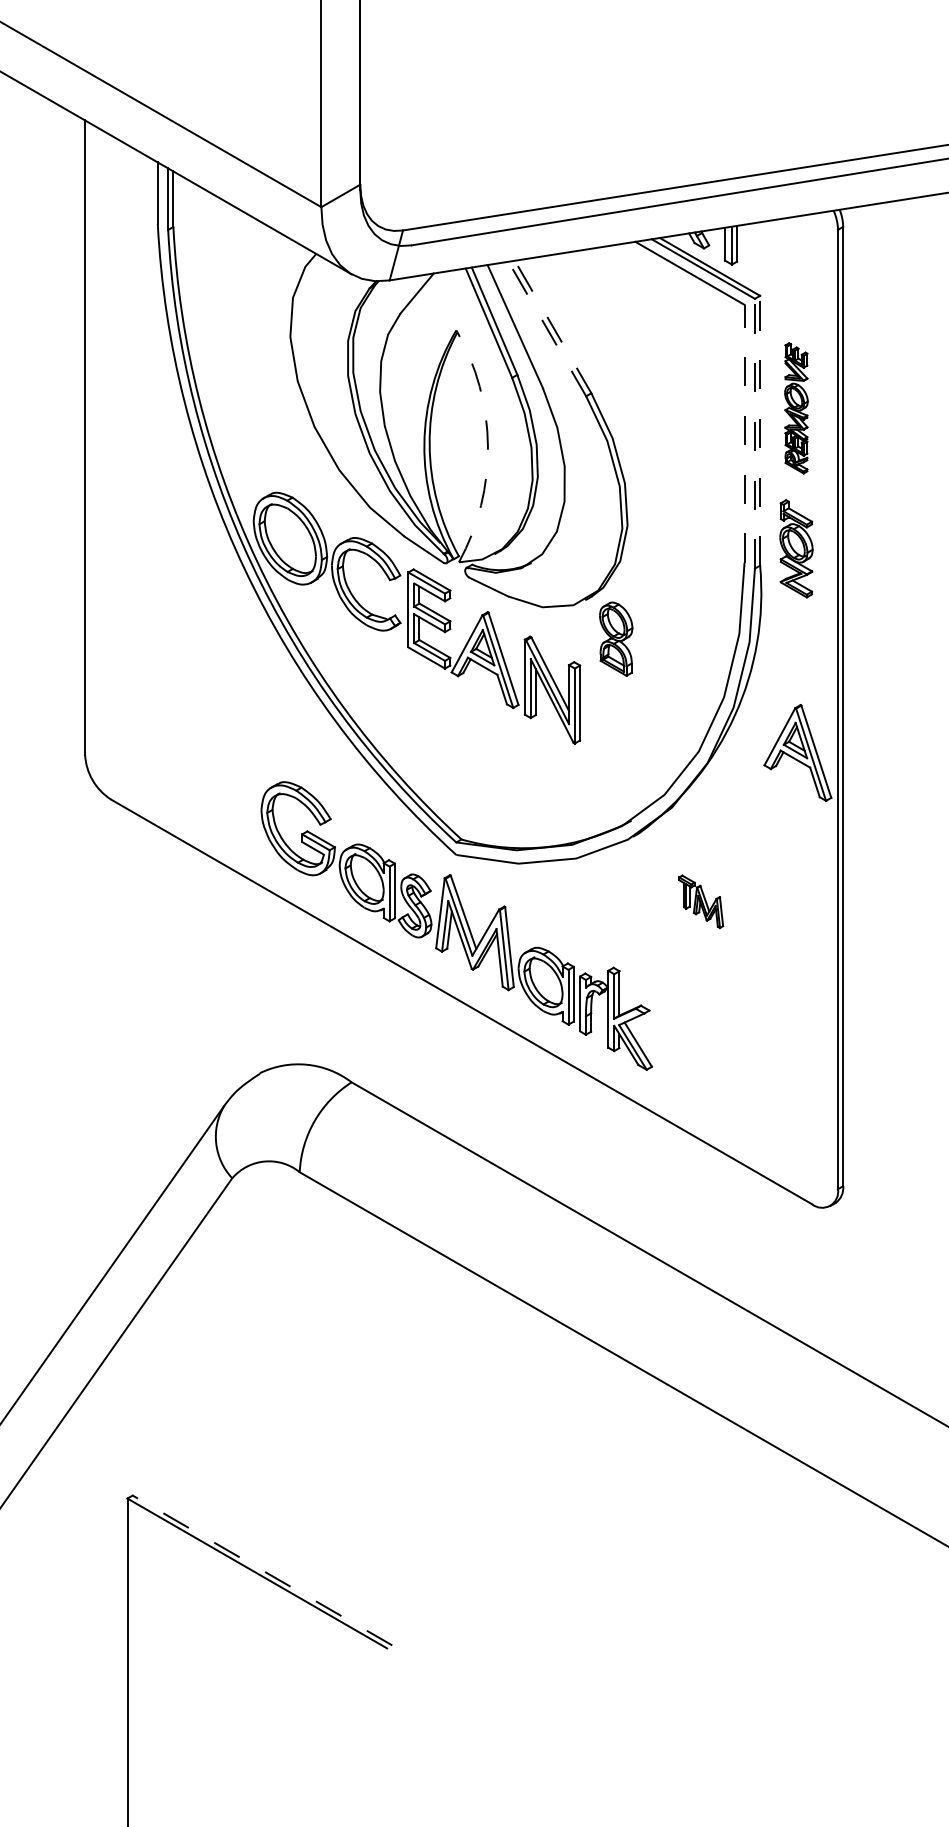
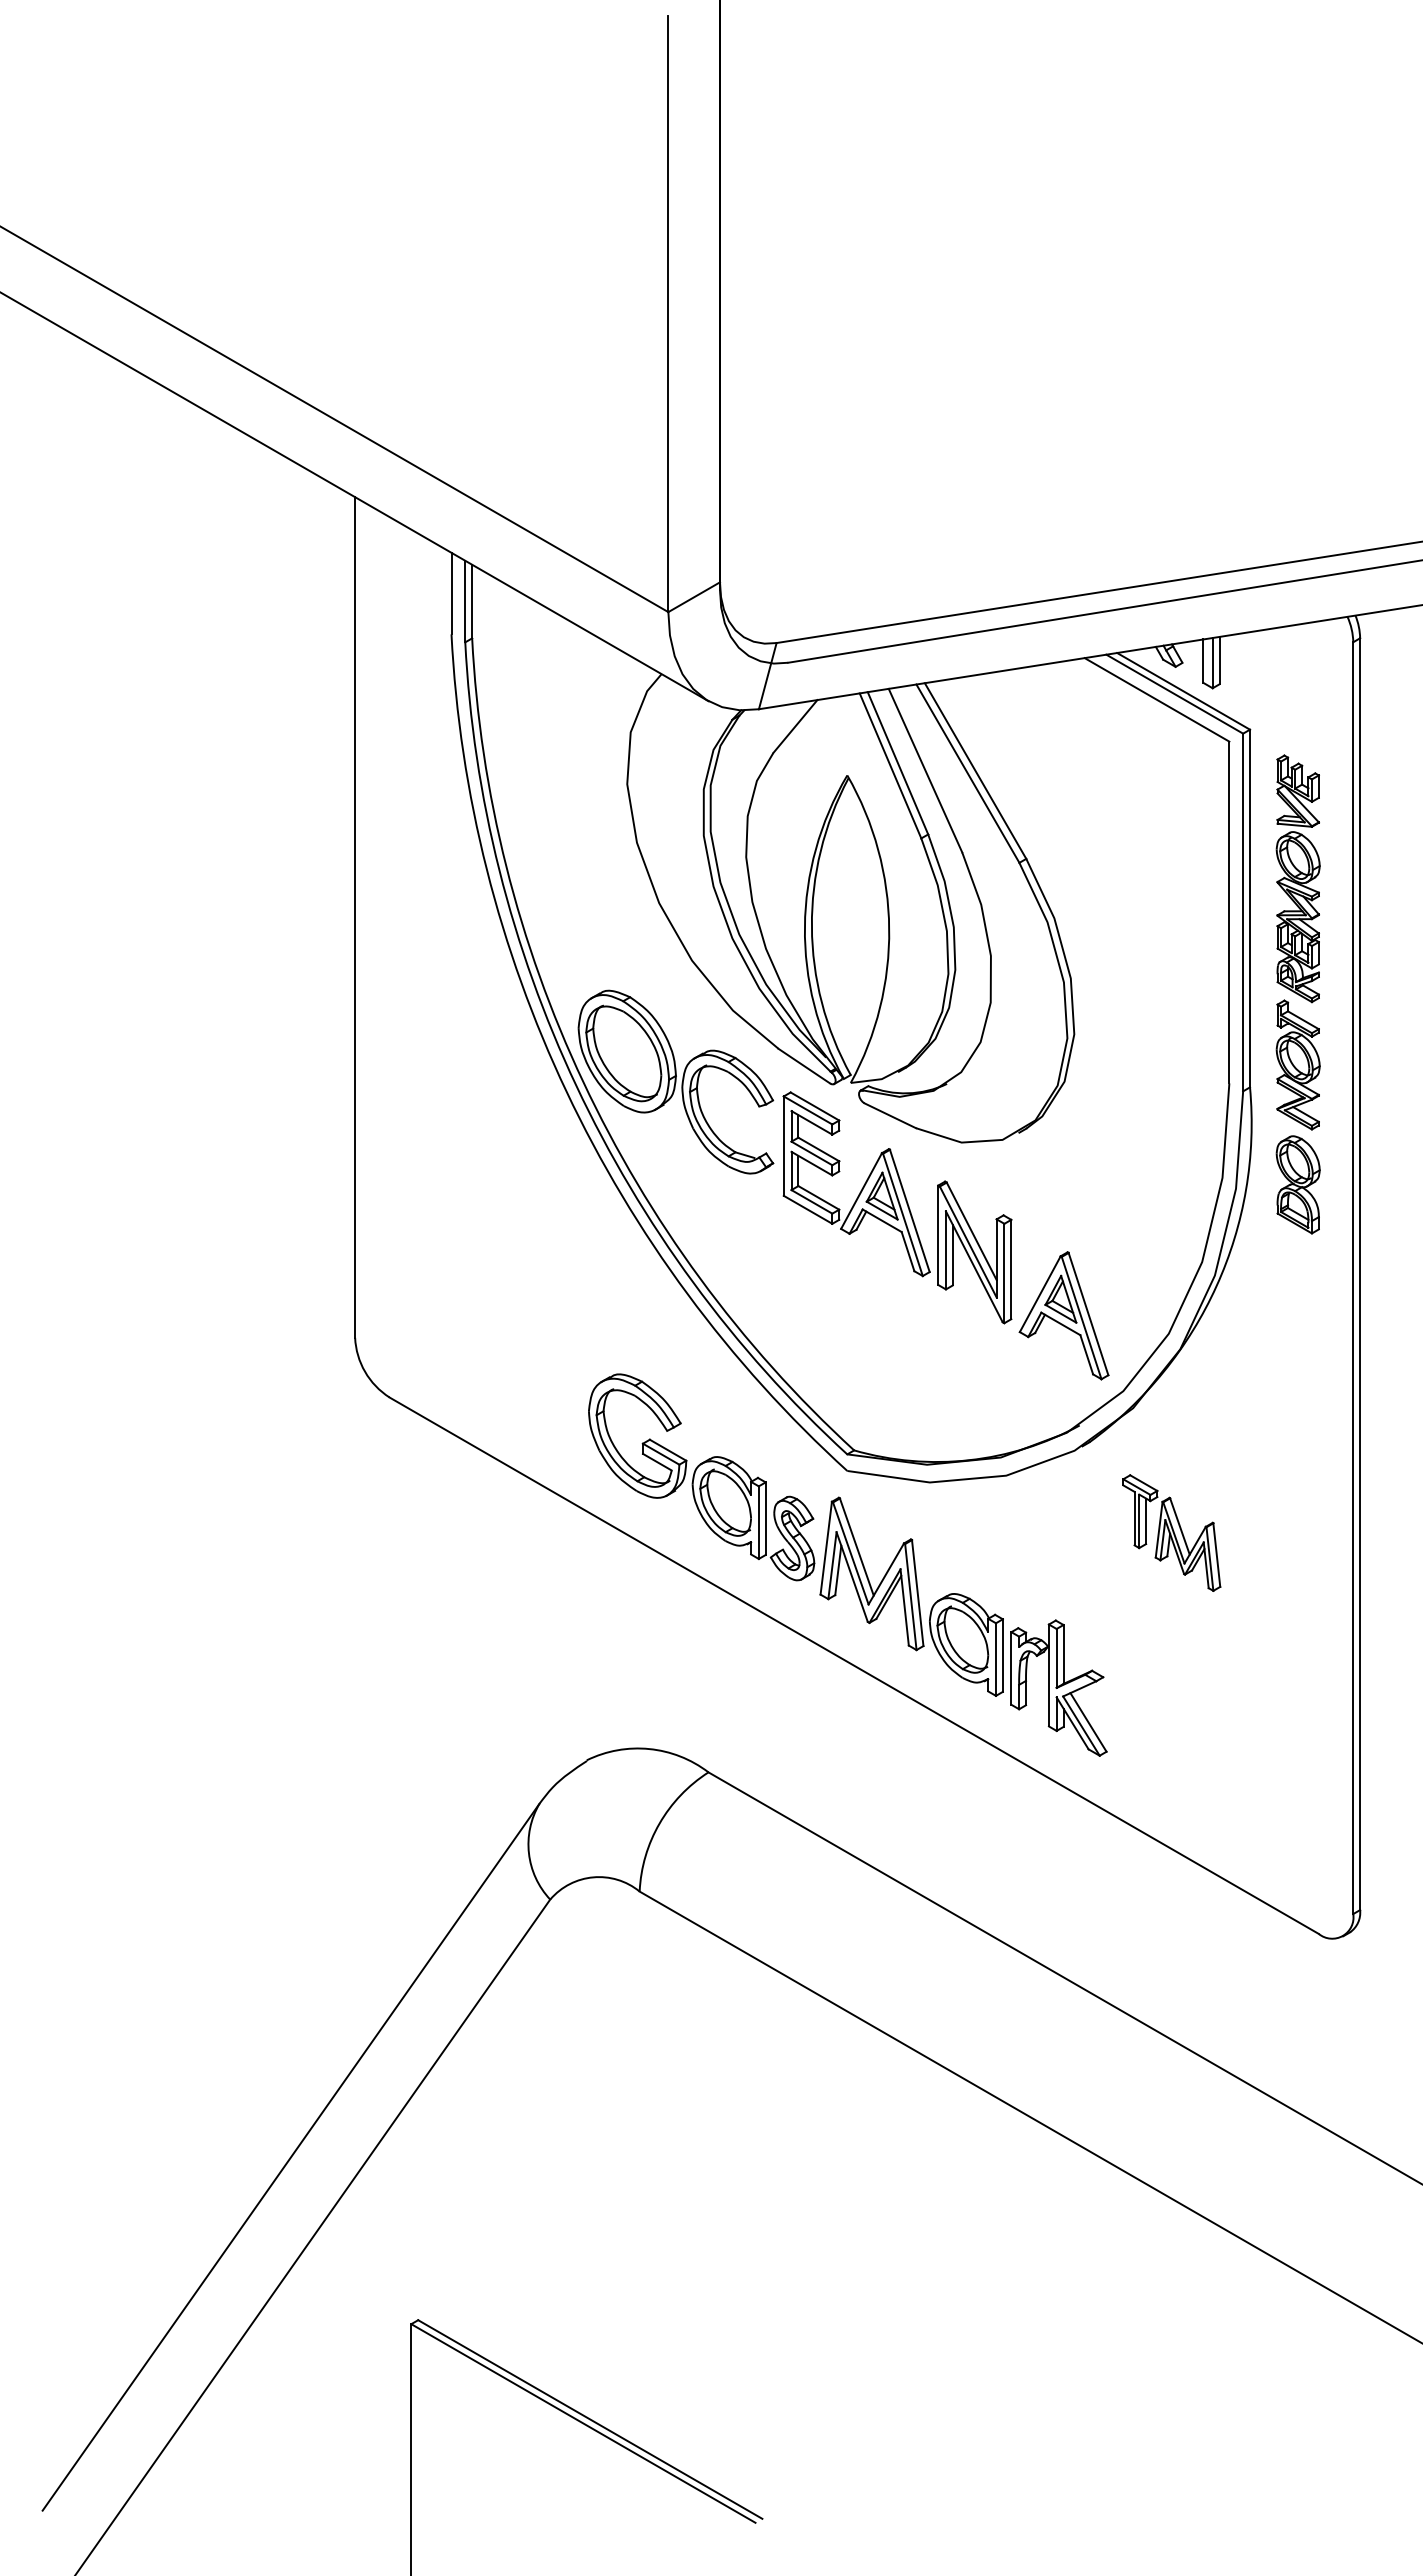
line: (553, 326) -> (975, 770), dashed -> solid
line: (547, 328) -> (967, 773), dashed -> solid
part: (795, 408) -> (1297, 878), size x1.43
line: (760, 430) -> (1250, 908), dashed -> solid
line: (744, 433) -> (1229, 912), dashed -> solid
line: (755, 433) -> (1243, 912), dashed -> solid
arc: (488, 445) -> (889, 928), dashed -> solid
part: (615, 638) -> (1297, 1184), moved
part: (797, 752) -> (1063, 1315), moved
part: (700, 901) -> (1171, 1532), size x1.67
line: (262, 1570) -> (590, 2419), dashed -> solid

